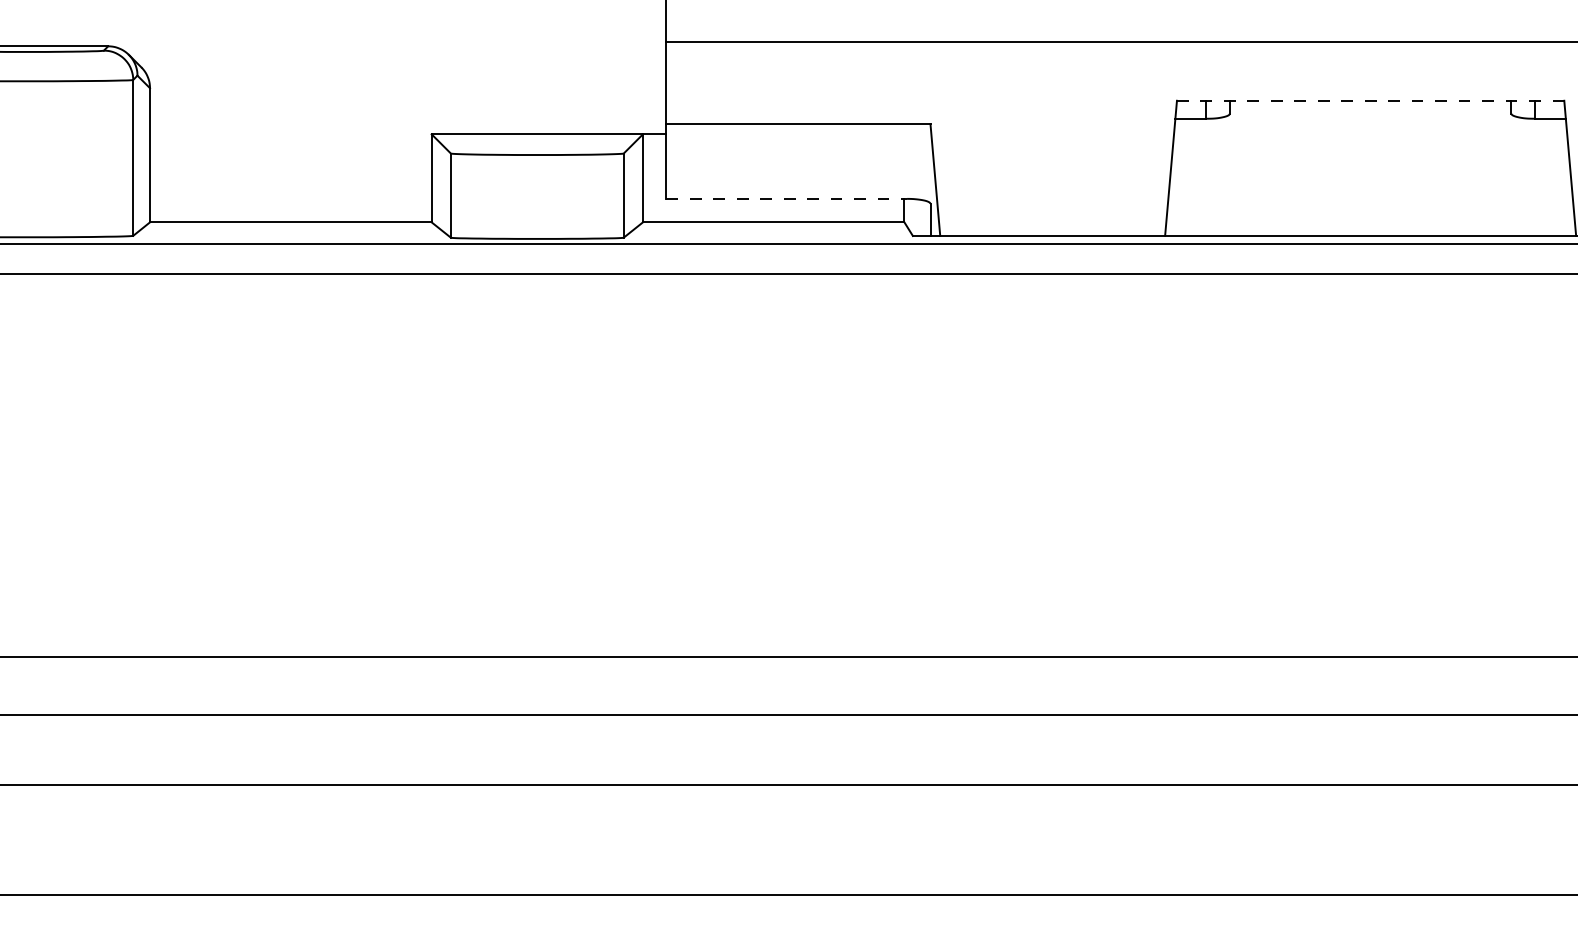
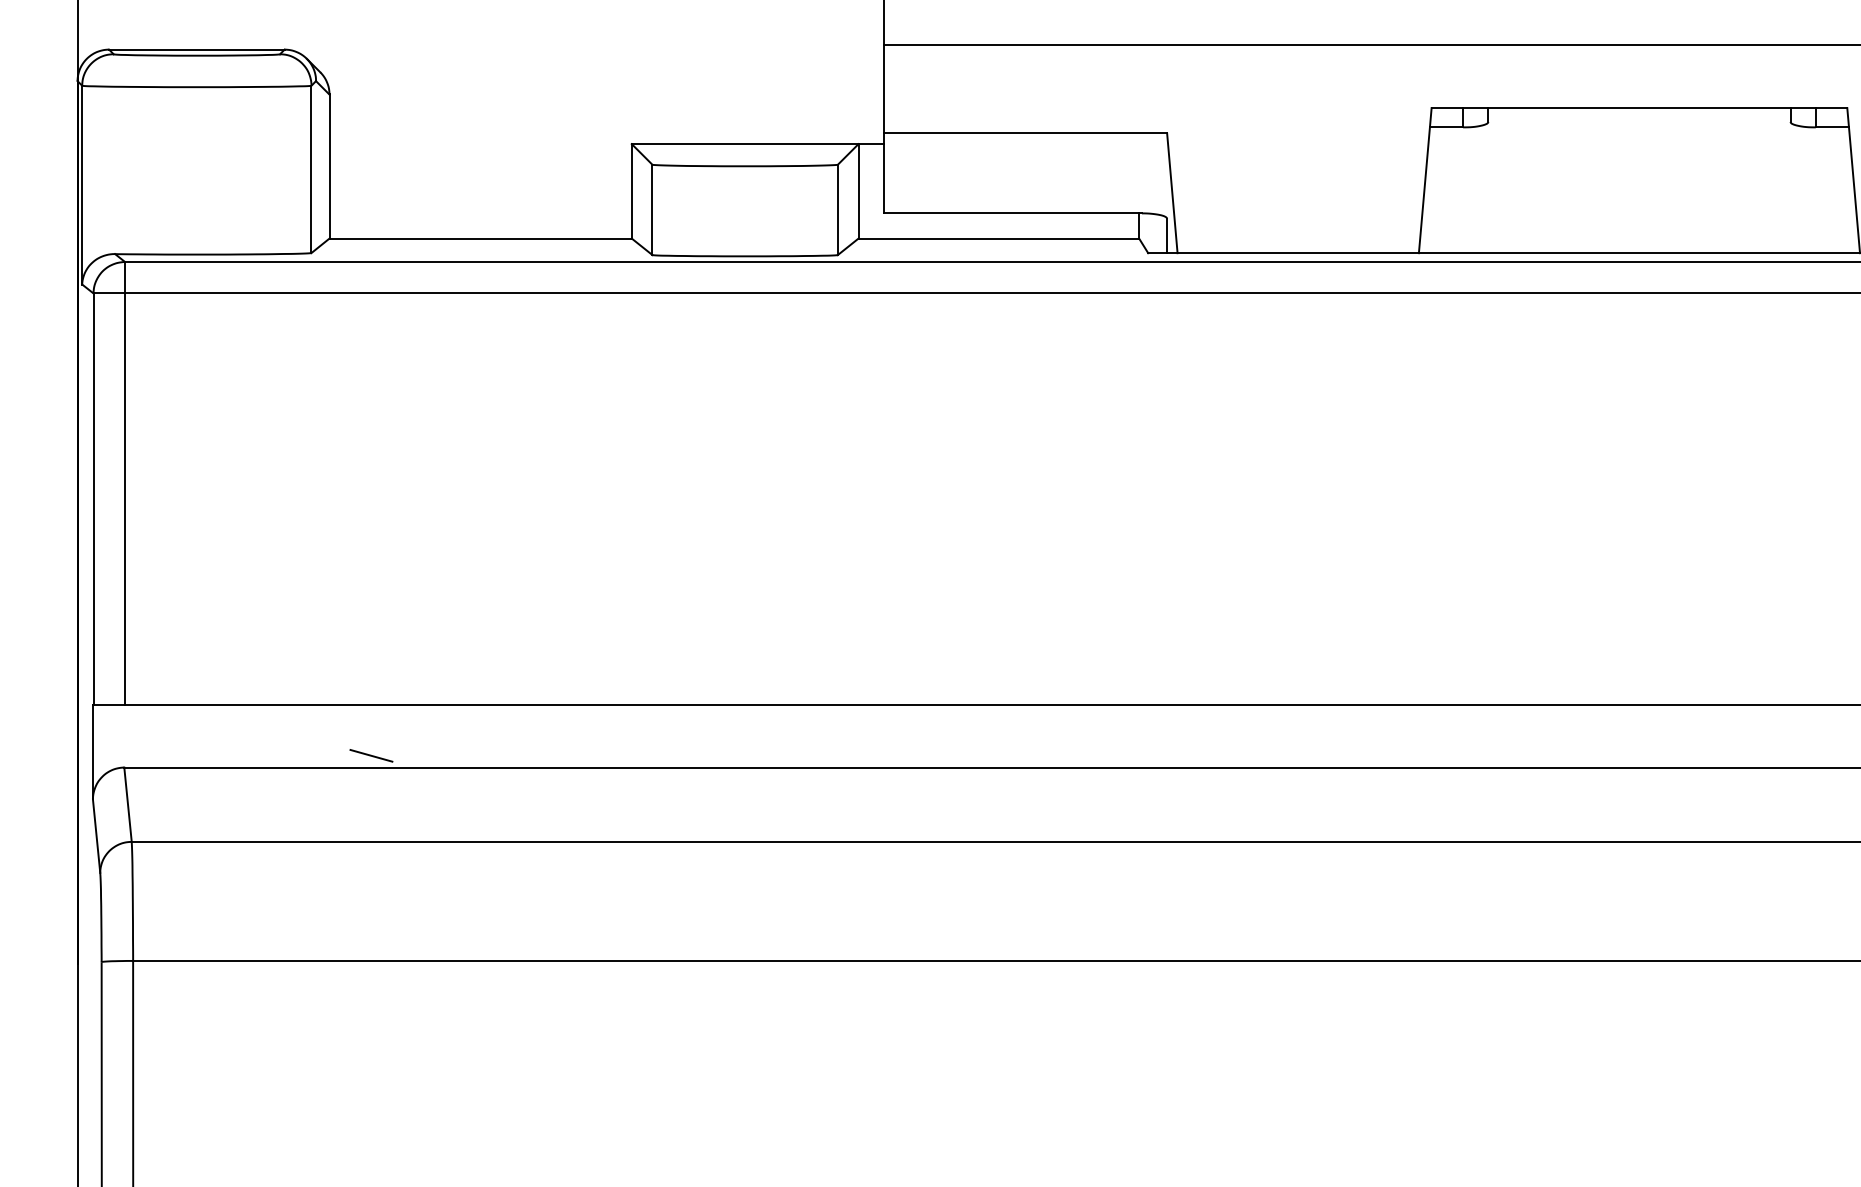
line: (1370, 101) -> (1639, 108), dashed -> solid
line: (787, 199) -> (1013, 213), dashed -> solid
line: (189, 704) -> (371, 755), added

